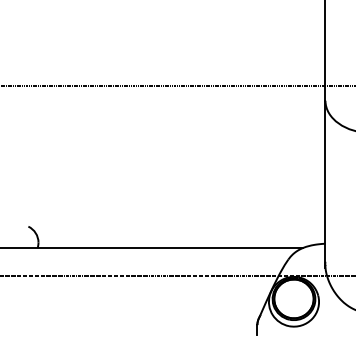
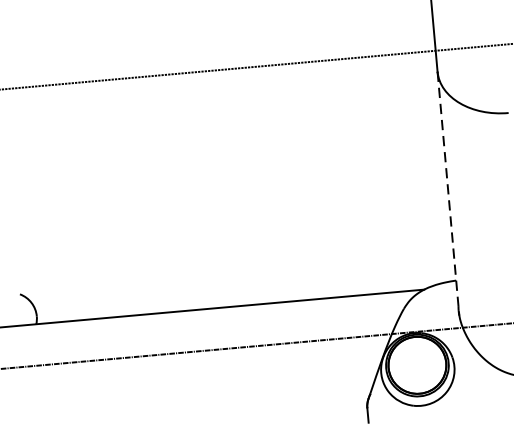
line: (325, 184) -> (448, 194), solid -> dashed

